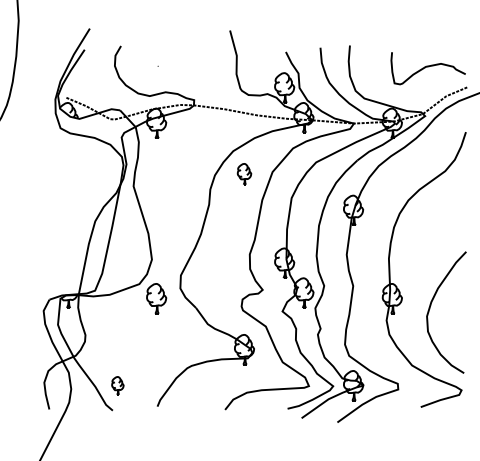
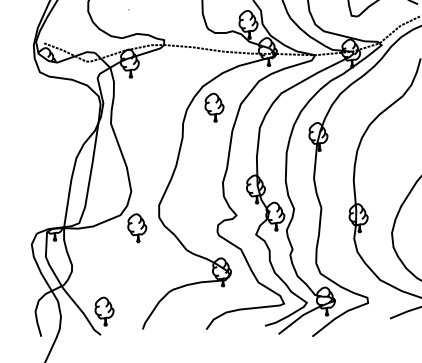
part: (244, 173) -> (214, 106), size x1.43
part: (117, 385) -> (104, 311), size x1.67

